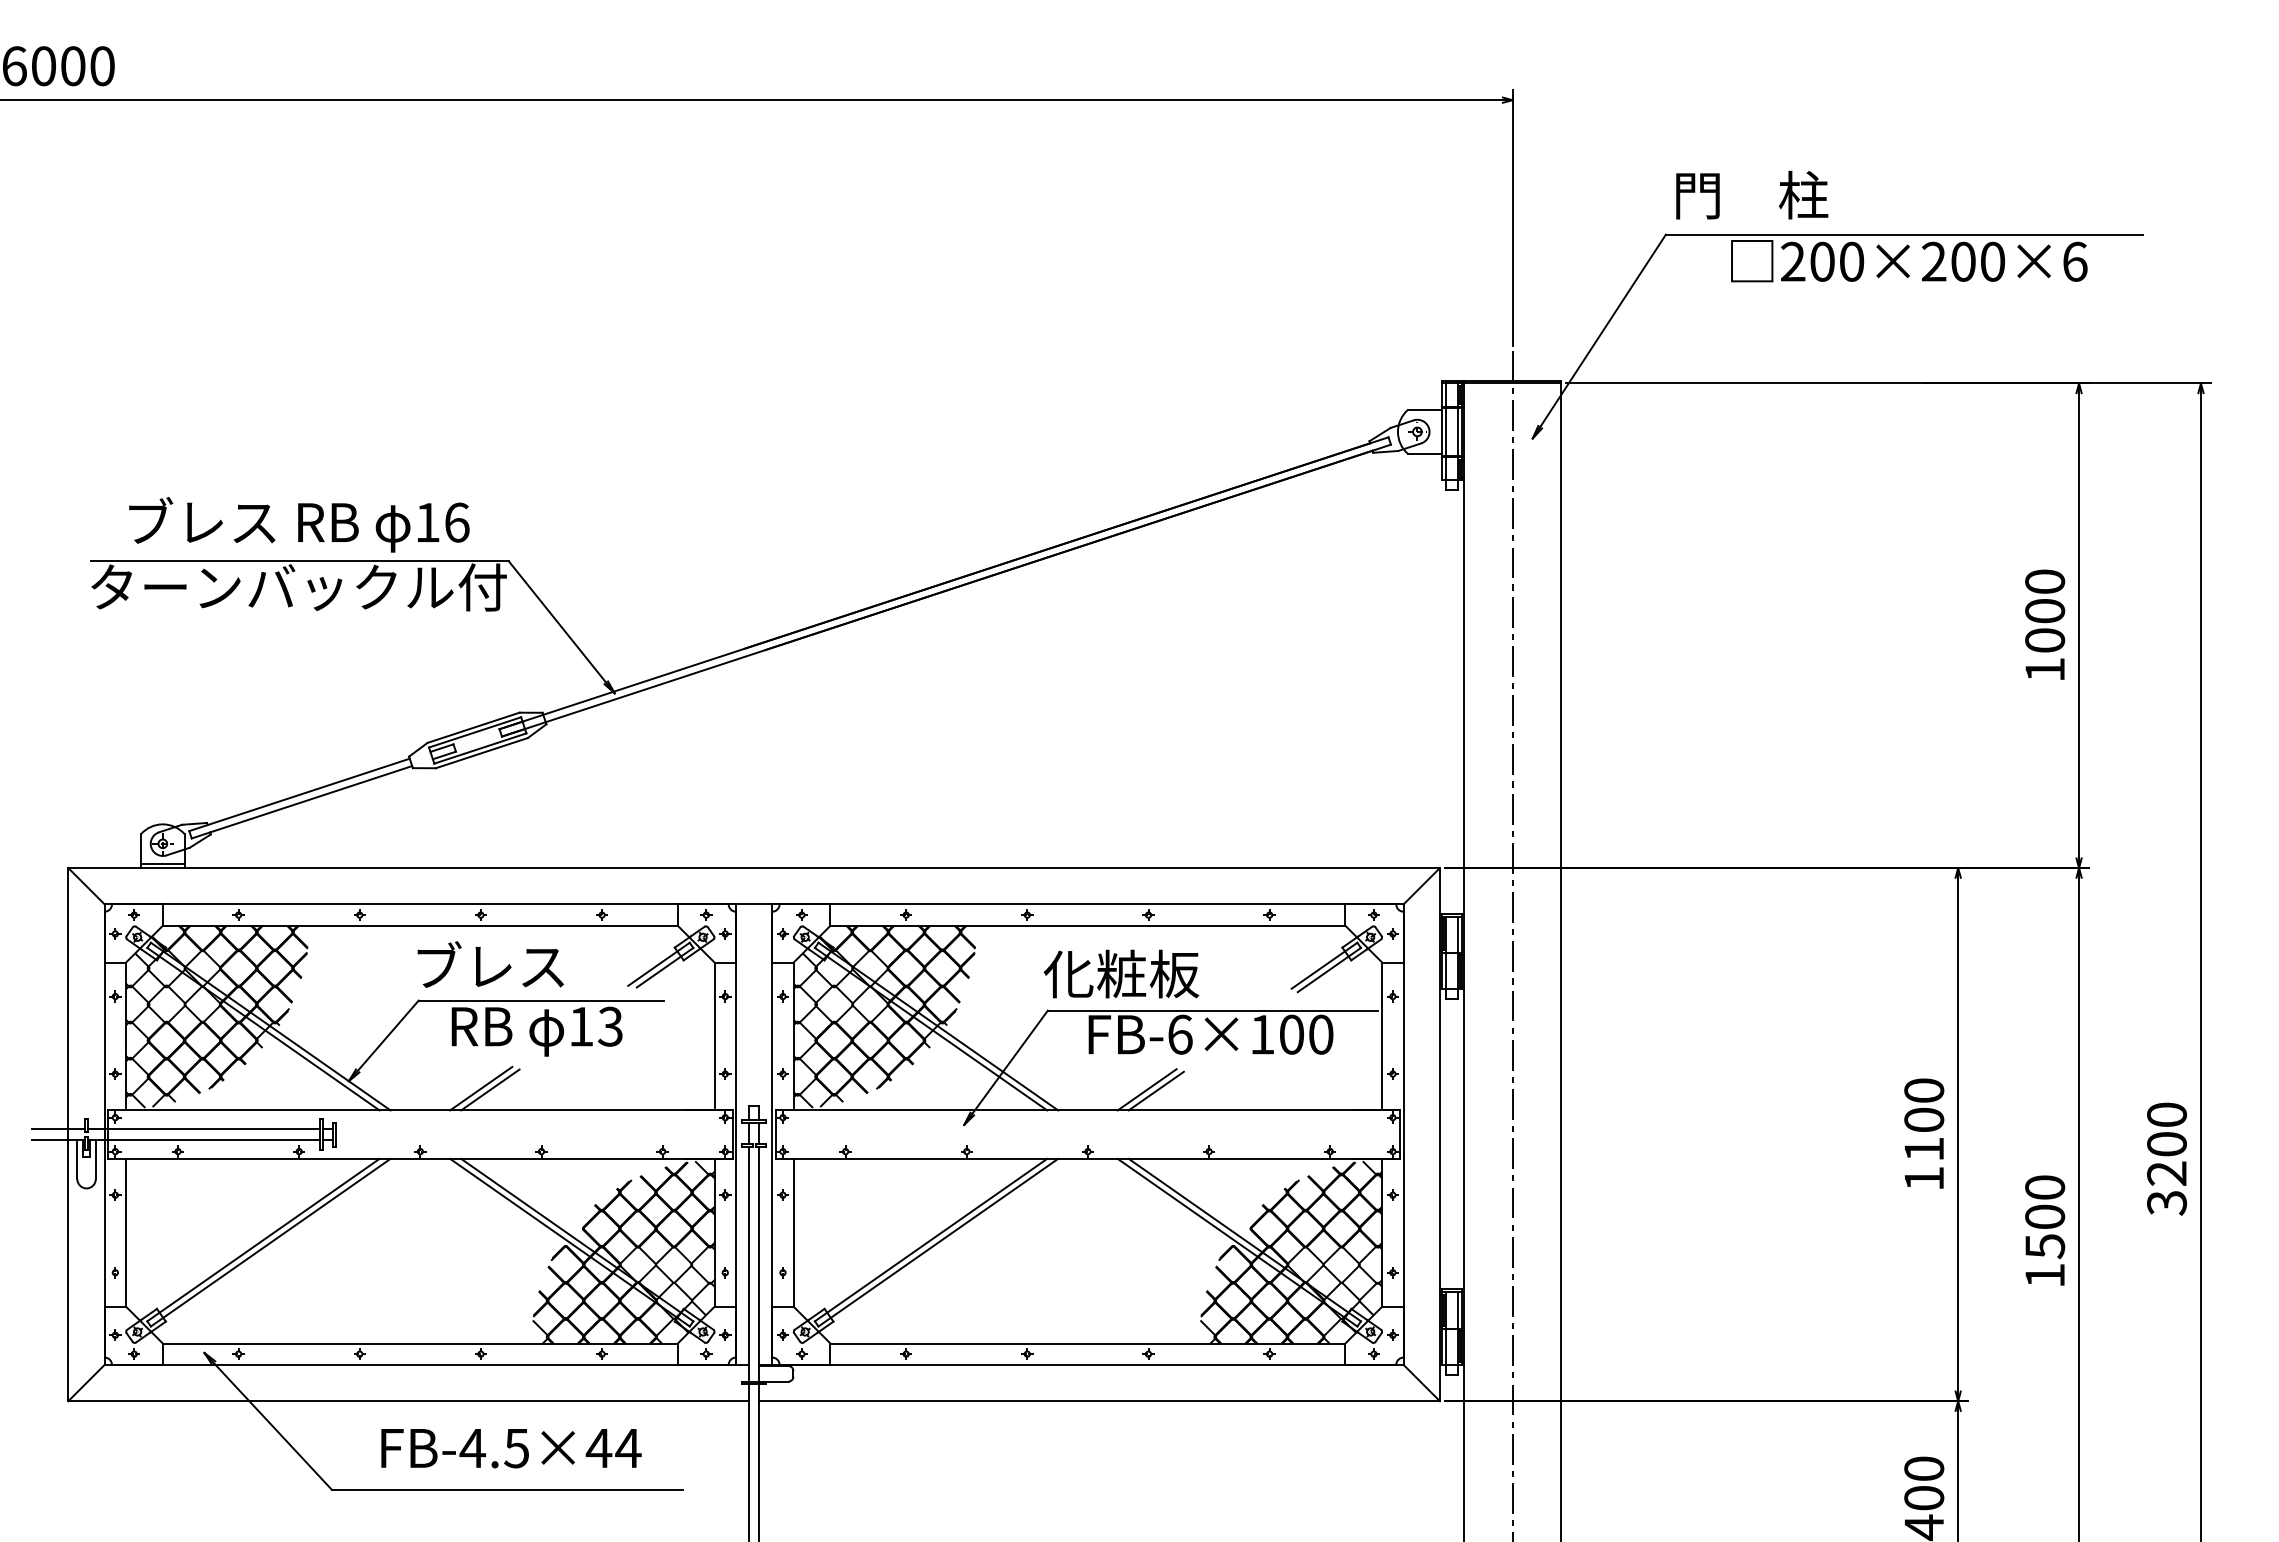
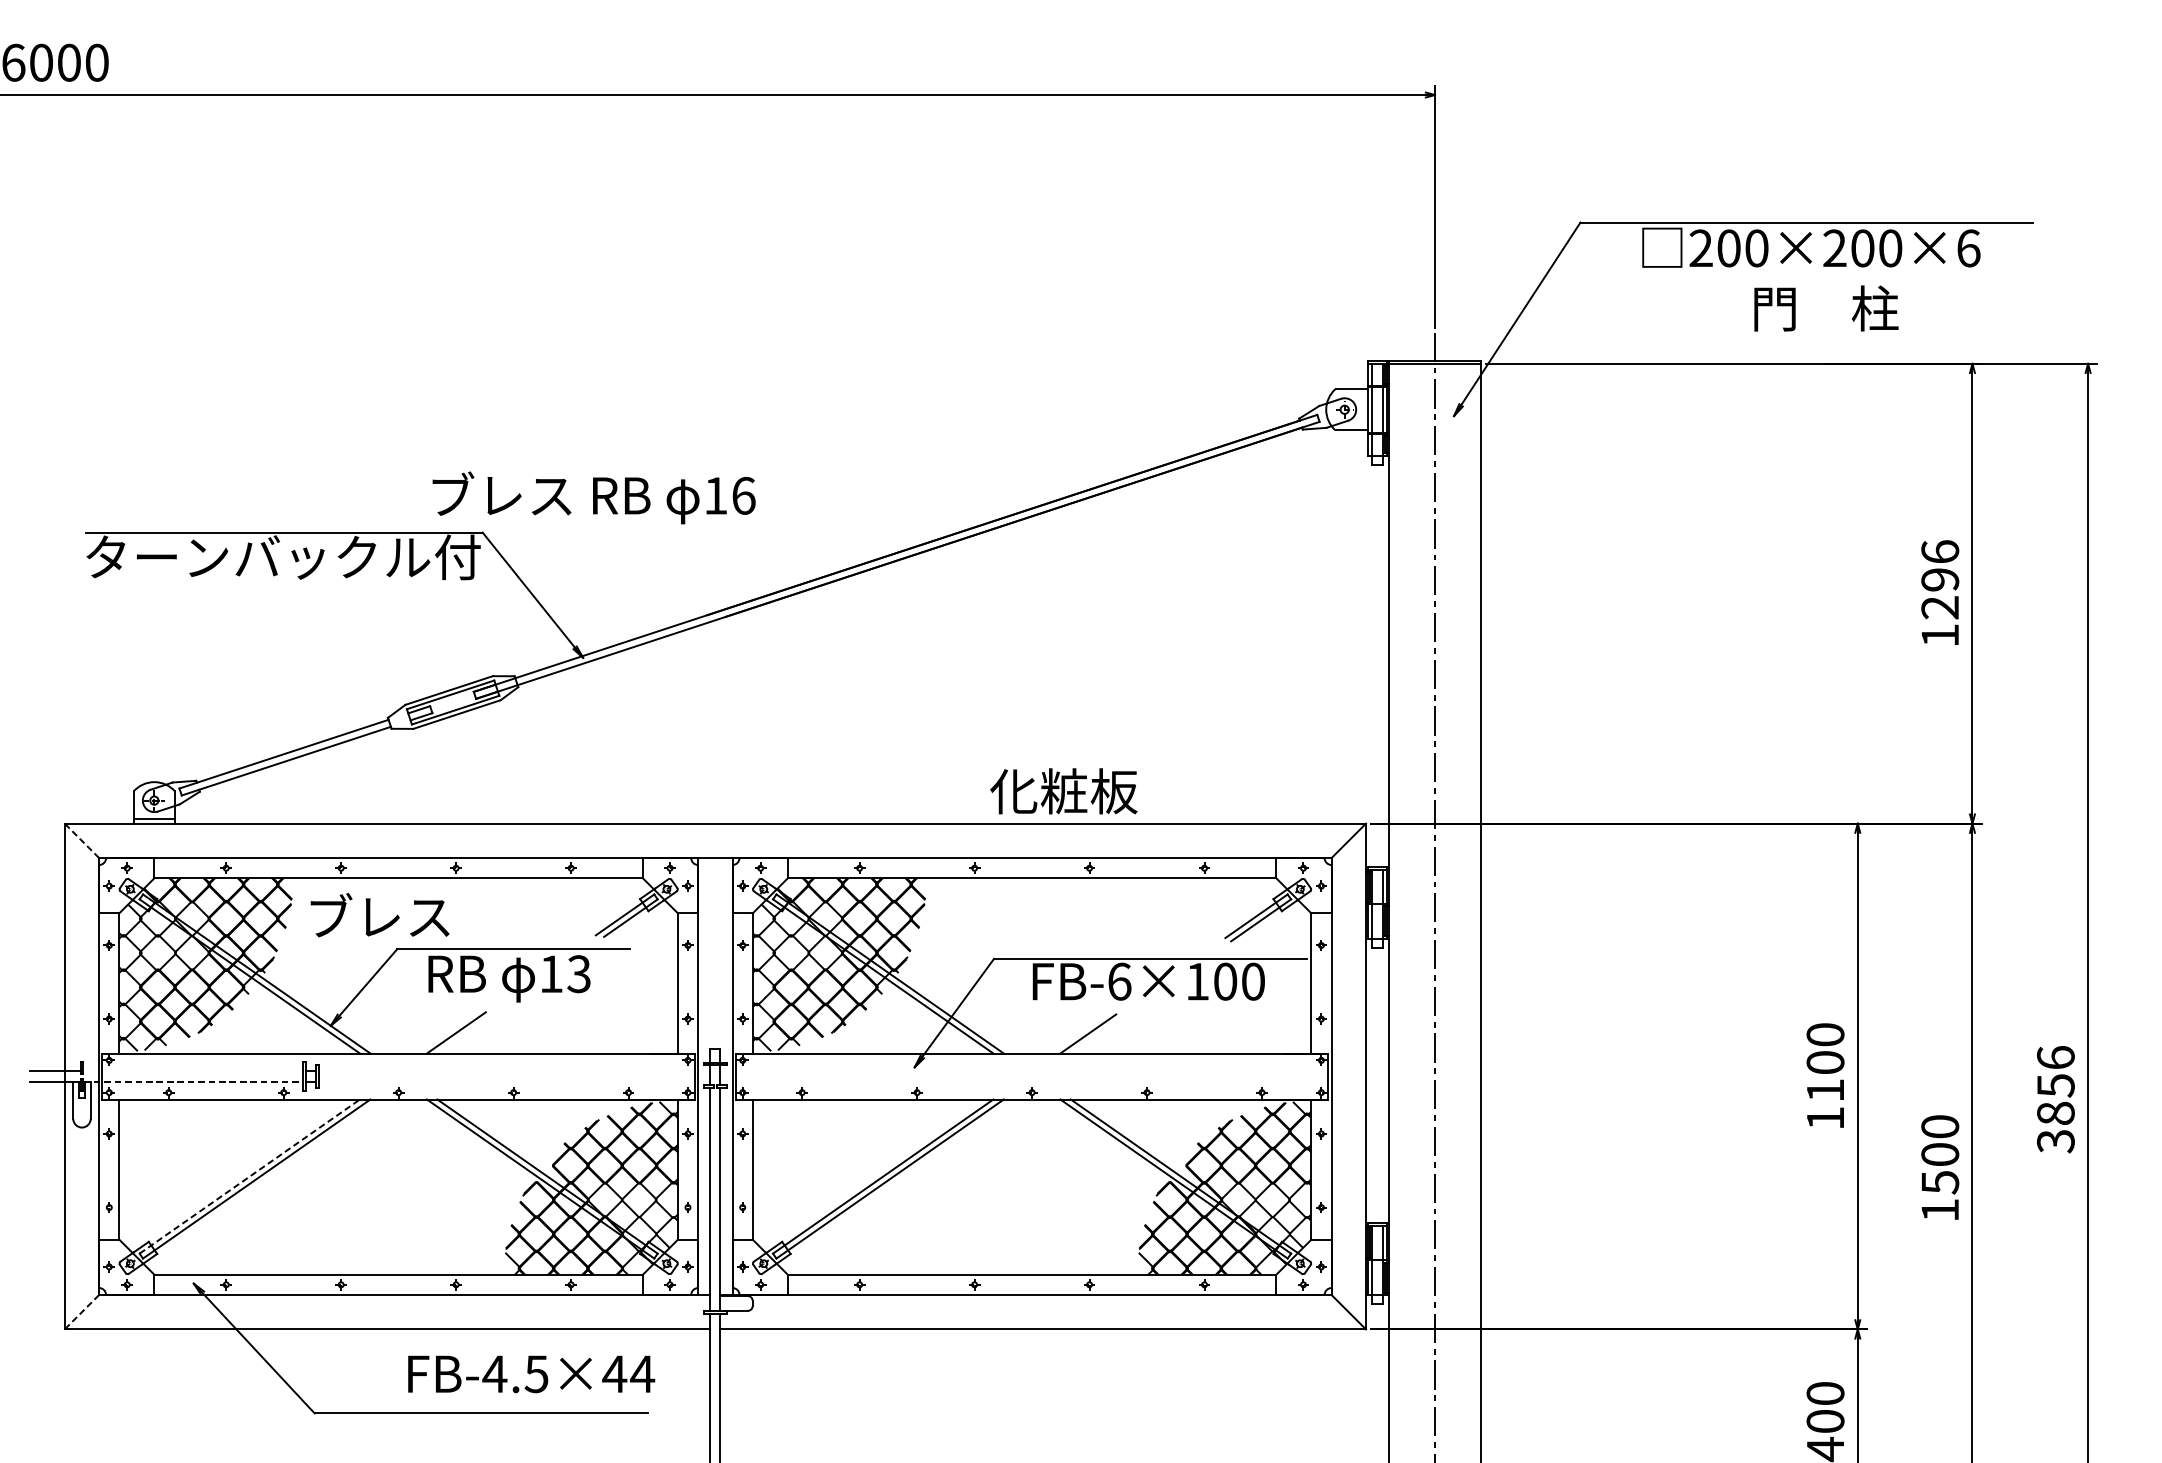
text: (1752, 194) -> (1826, 307), moved
text: (299, 524) -> (594, 497), moved
text: (2045, 610) -> (1940, 579), 1000 -> 1296
line: (86, 886) -> (81, 841), solid -> dashed
text: (490, 964) -> (379, 915), moved
text: (1121, 973) -> (1063, 790), moved
line: (490, 1089) -> (465, 1033), removed
line: (1155, 1090) -> (1096, 1034), removed
line: (203, 1129) -> (192, 1071), removed
line: (203, 1139) -> (192, 1081), solid -> dashed
text: (2167, 1143) -> (2056, 1084), 3200 -> 3856
line: (263, 1240) -> (249, 1176), solid -> dashed
line: (86, 1383) -> (81, 1312), solid -> dashed
text: (511, 1448) -> (531, 1374), moved

